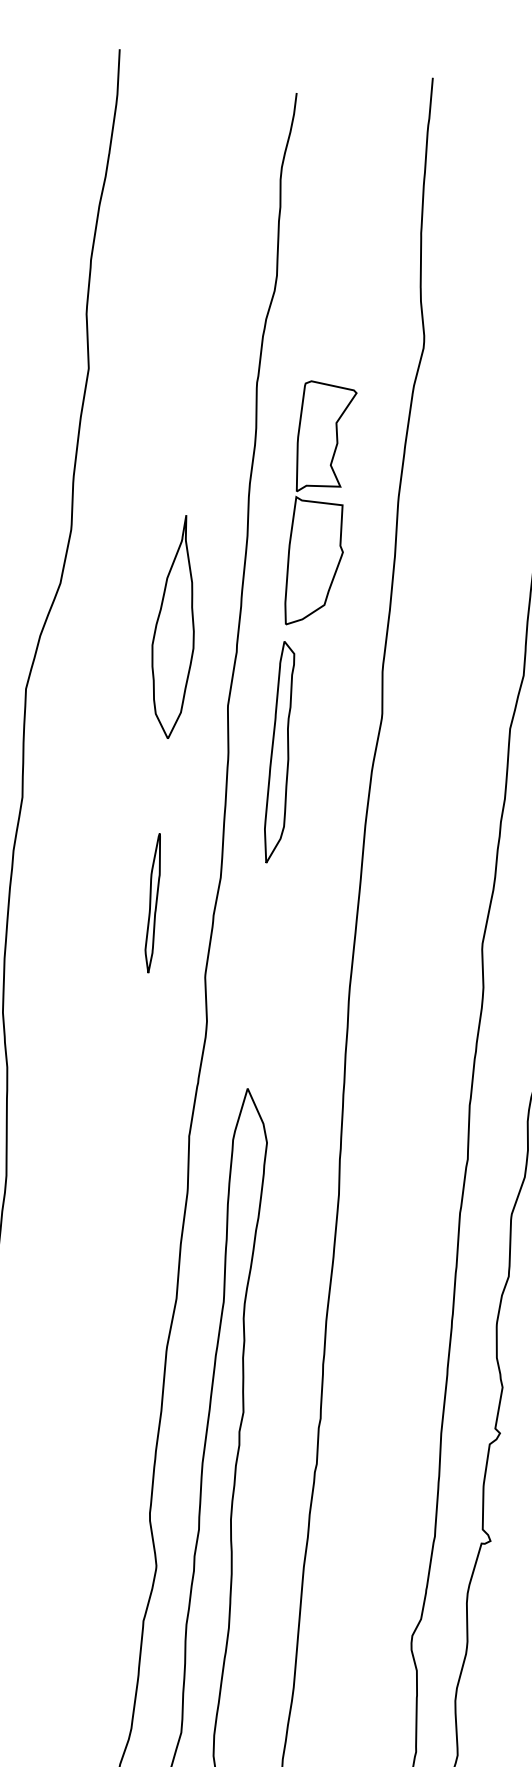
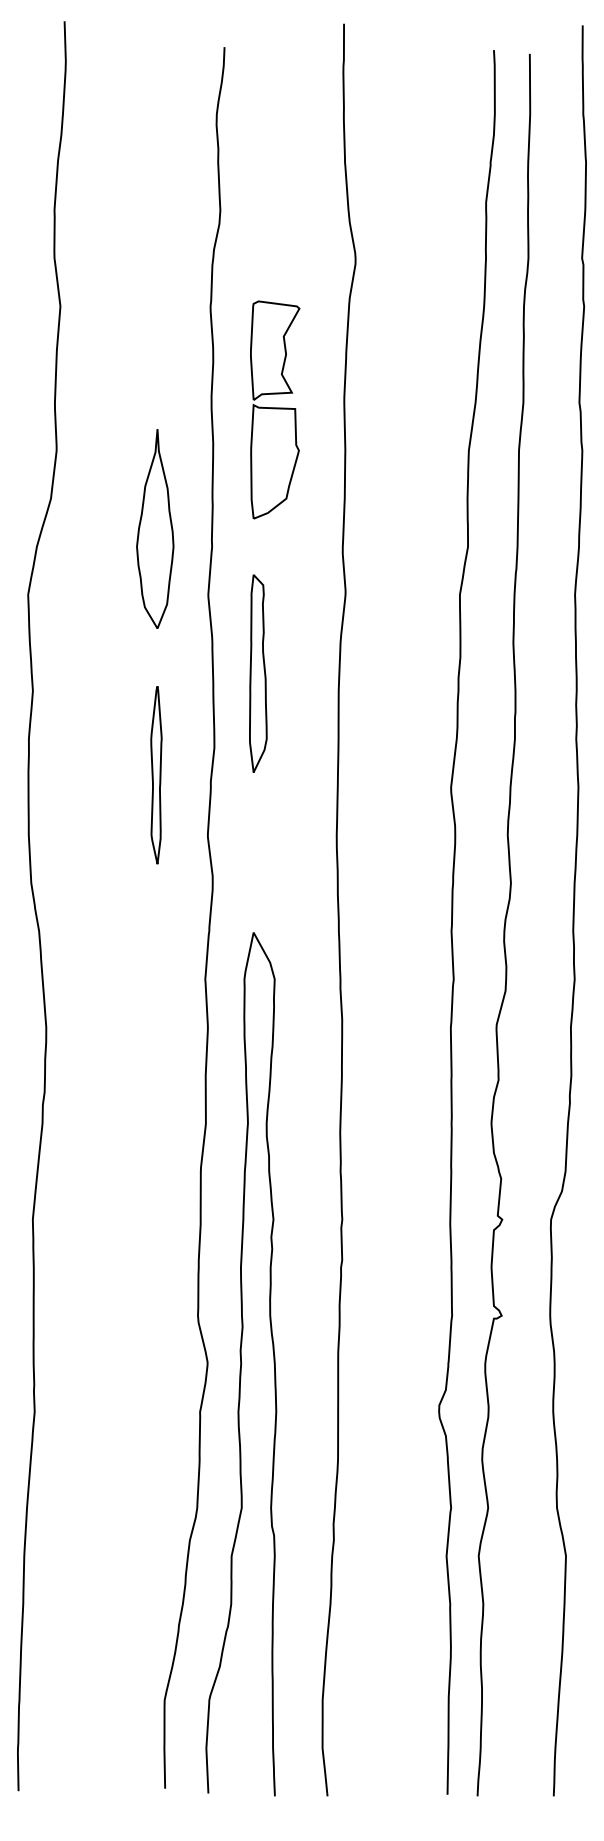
part: (280, 752) -> (258, 673), moved
part: (153, 903) -> (156, 775), size x1.43

